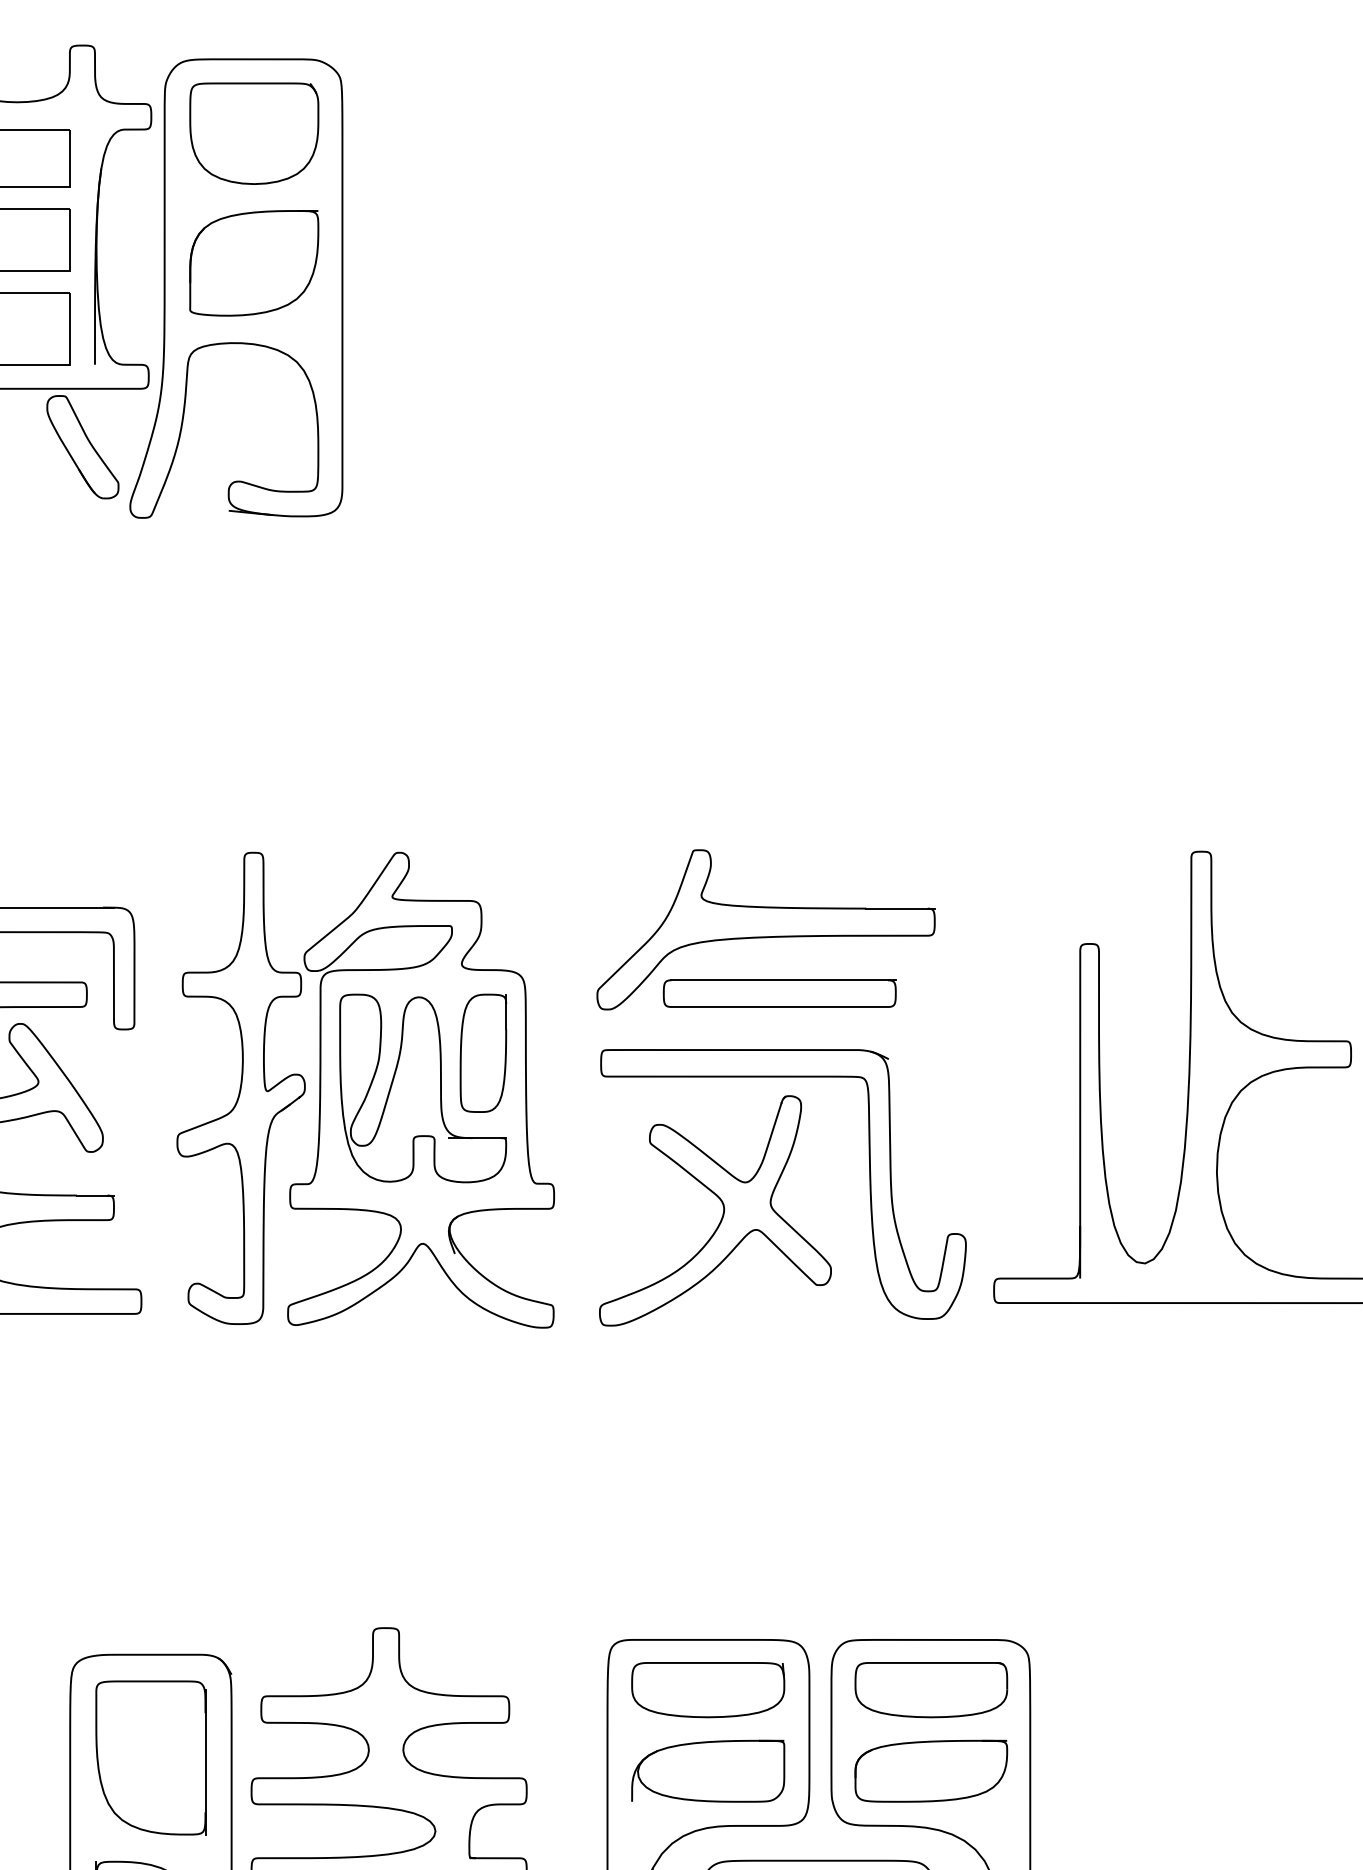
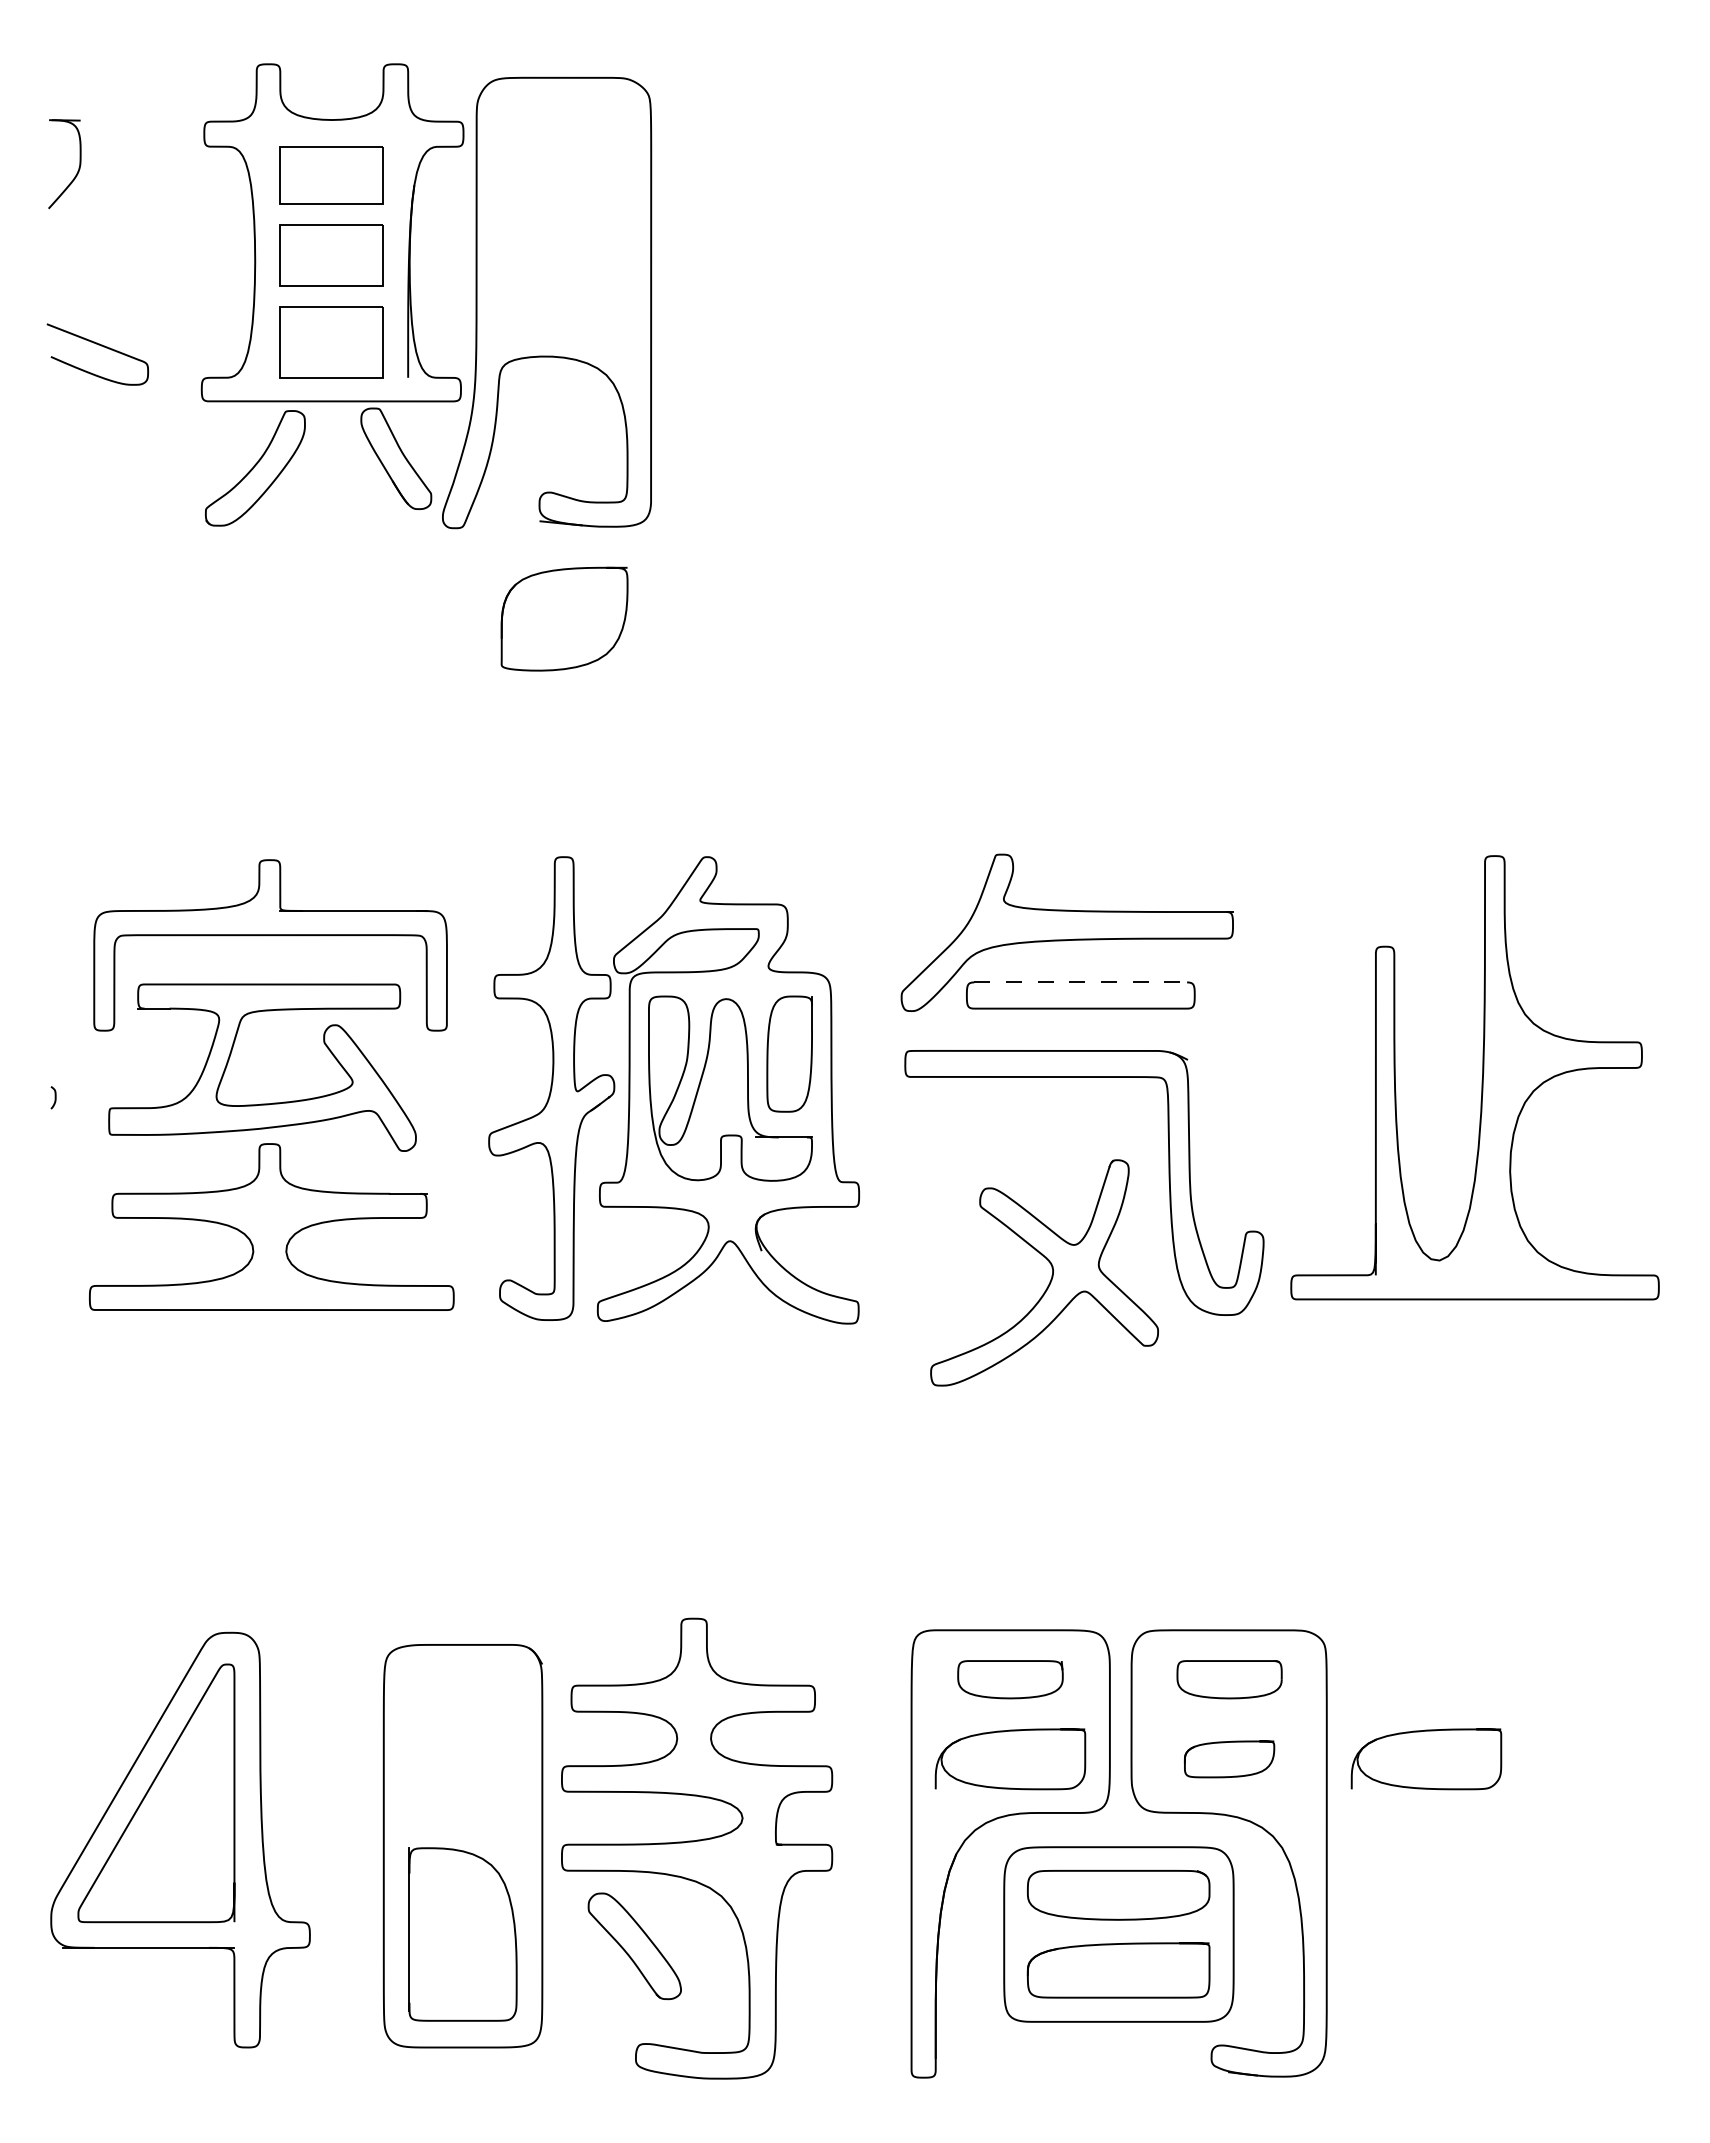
part: (254, 133) -> (564, 150), removed
part: (254, 262) -> (564, 618), moved
line: (784, 980) -> (1085, 982), solid -> dashed
part: (722, 1213) -> (1051, 1275), moved
part: (708, 1690) -> (1010, 1679), size x0.7
part: (931, 1690) -> (1229, 1679), size x0.7
part: (150, 1758) -> (462, 1746), removed
part: (931, 1771) -> (1229, 1759), size x0.6
part: (1131, 1771) -> (1426, 1759), added

